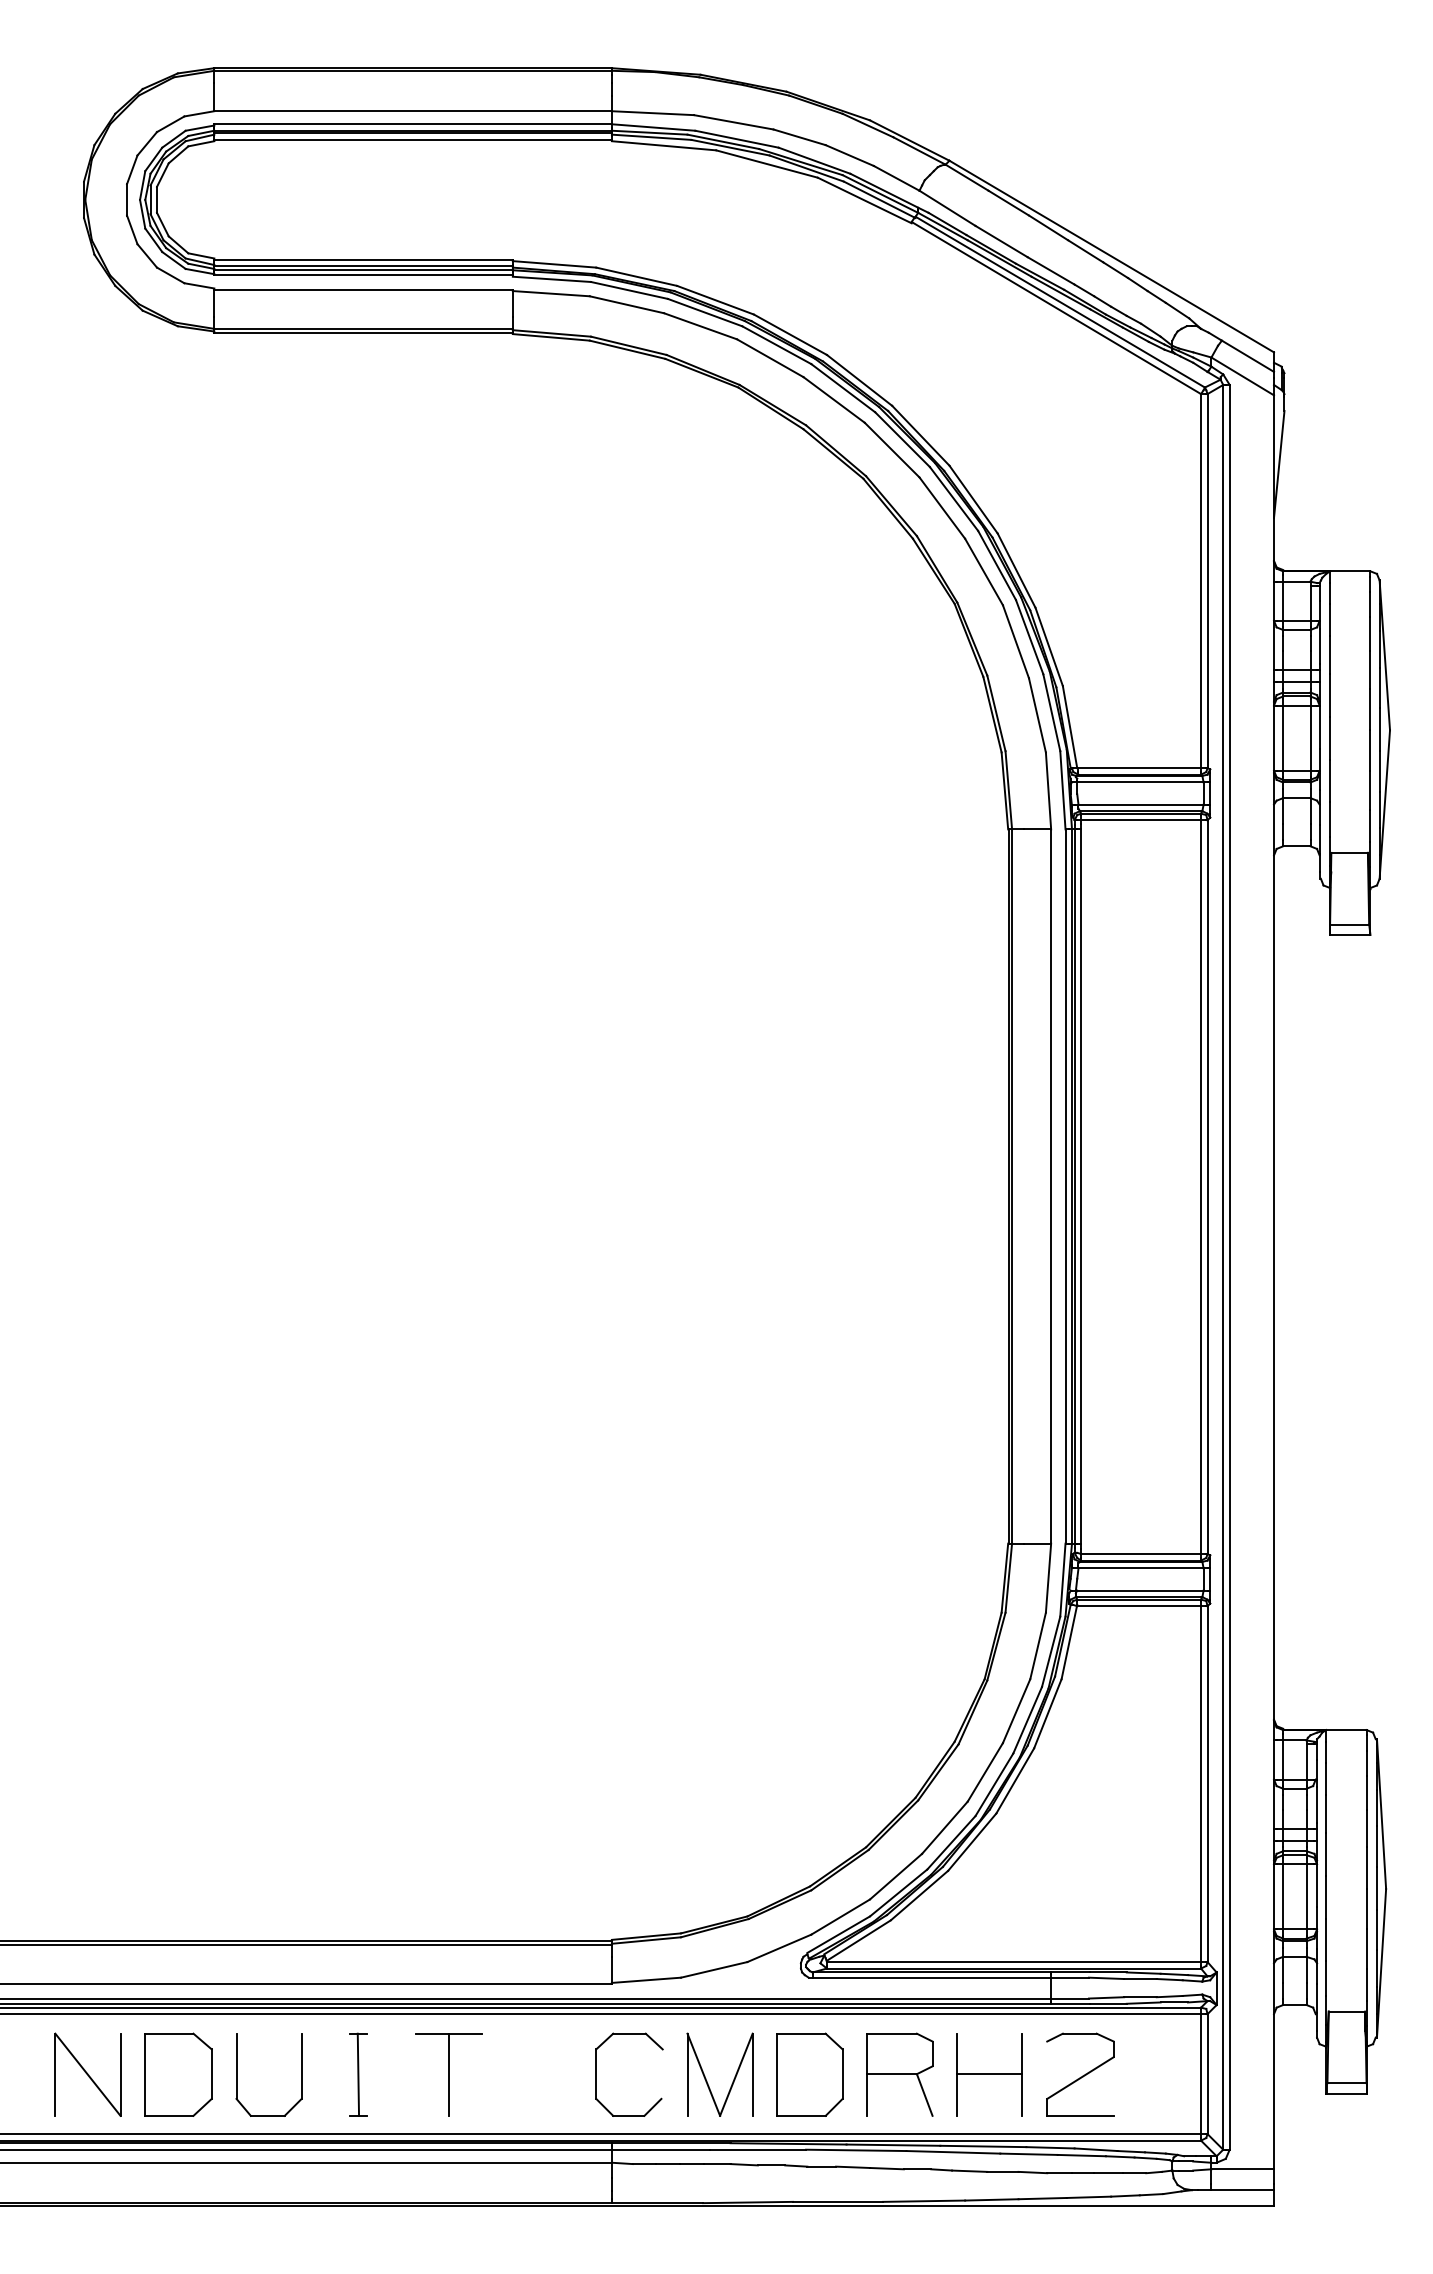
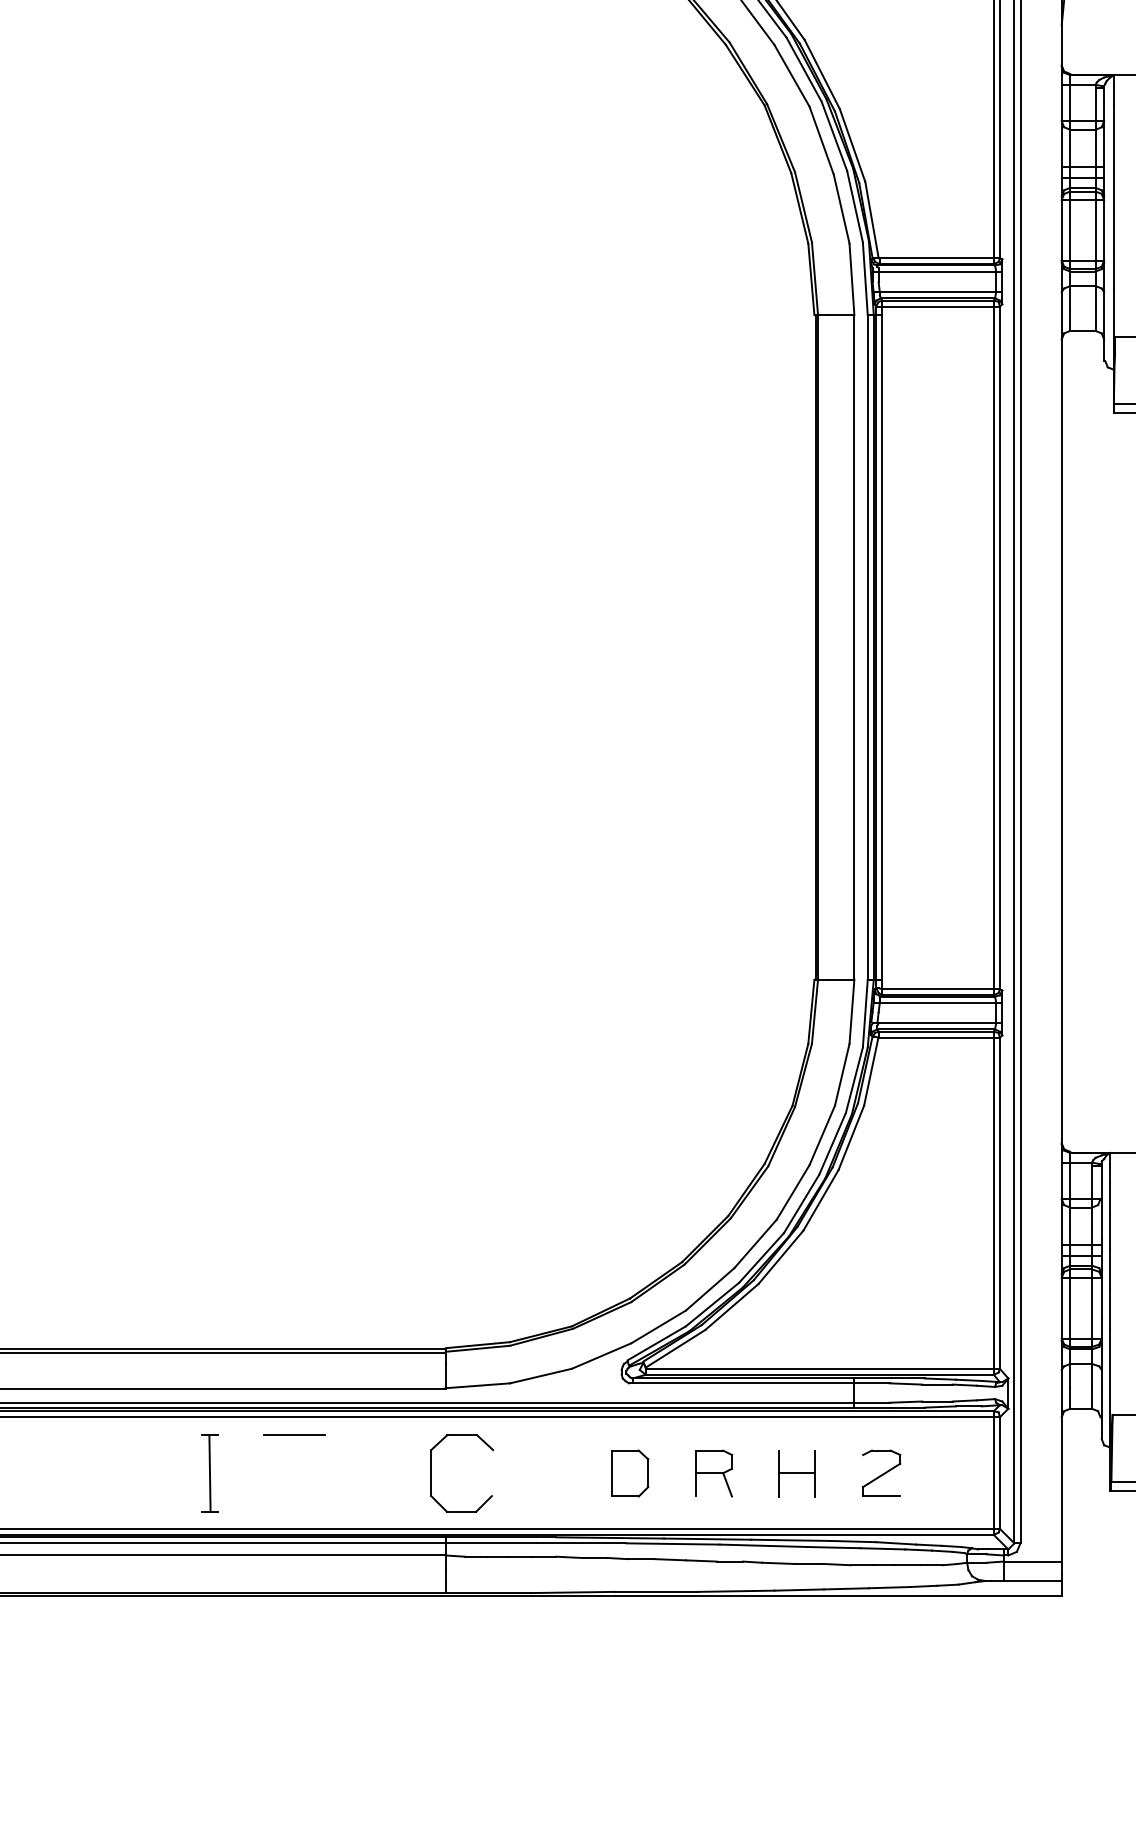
part: (178, 2074) -> (42, 1473), removed
part: (237, 2074) -> (97, 1473), removed
line: (449, 2074) -> (294, 1473), removed
part: (809, 2074) -> (629, 1473), size x0.6
part: (899, 2074) -> (713, 1473), size x0.6
part: (989, 2074) -> (797, 1473), size x0.6
part: (1080, 2074) -> (881, 1473), size x0.6
part: (706, 2078) -> (533, 1477), removed

